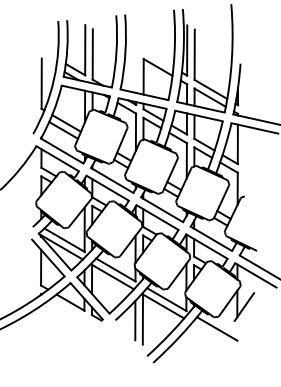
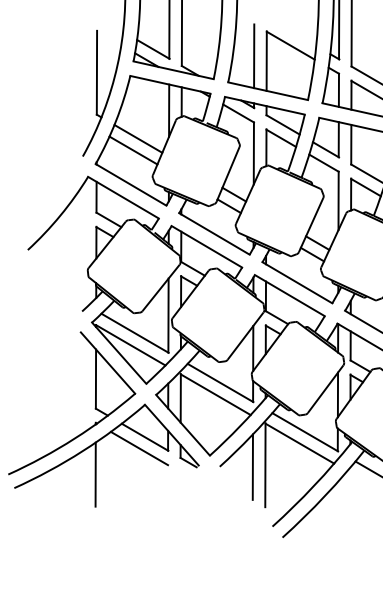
line: (136, 73) -> (254, 55), added
line: (67, 309) -> (139, 448), added
line: (40, 324) -> (94, 473), added

